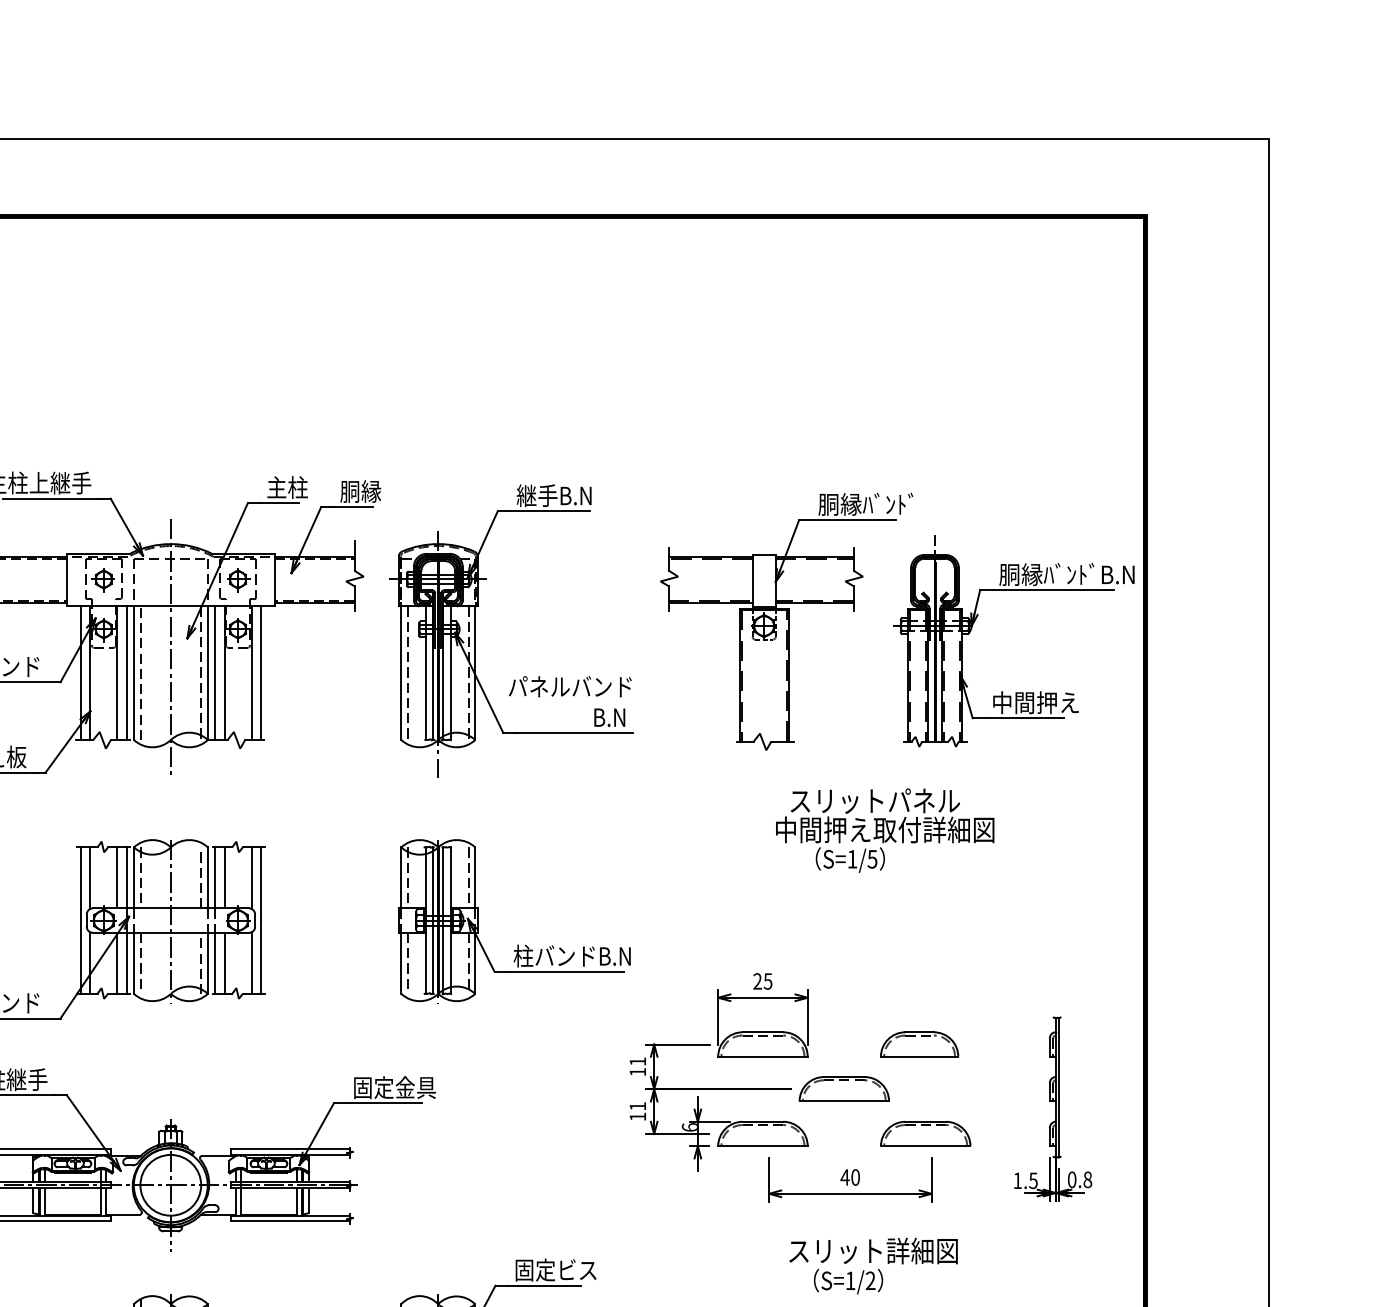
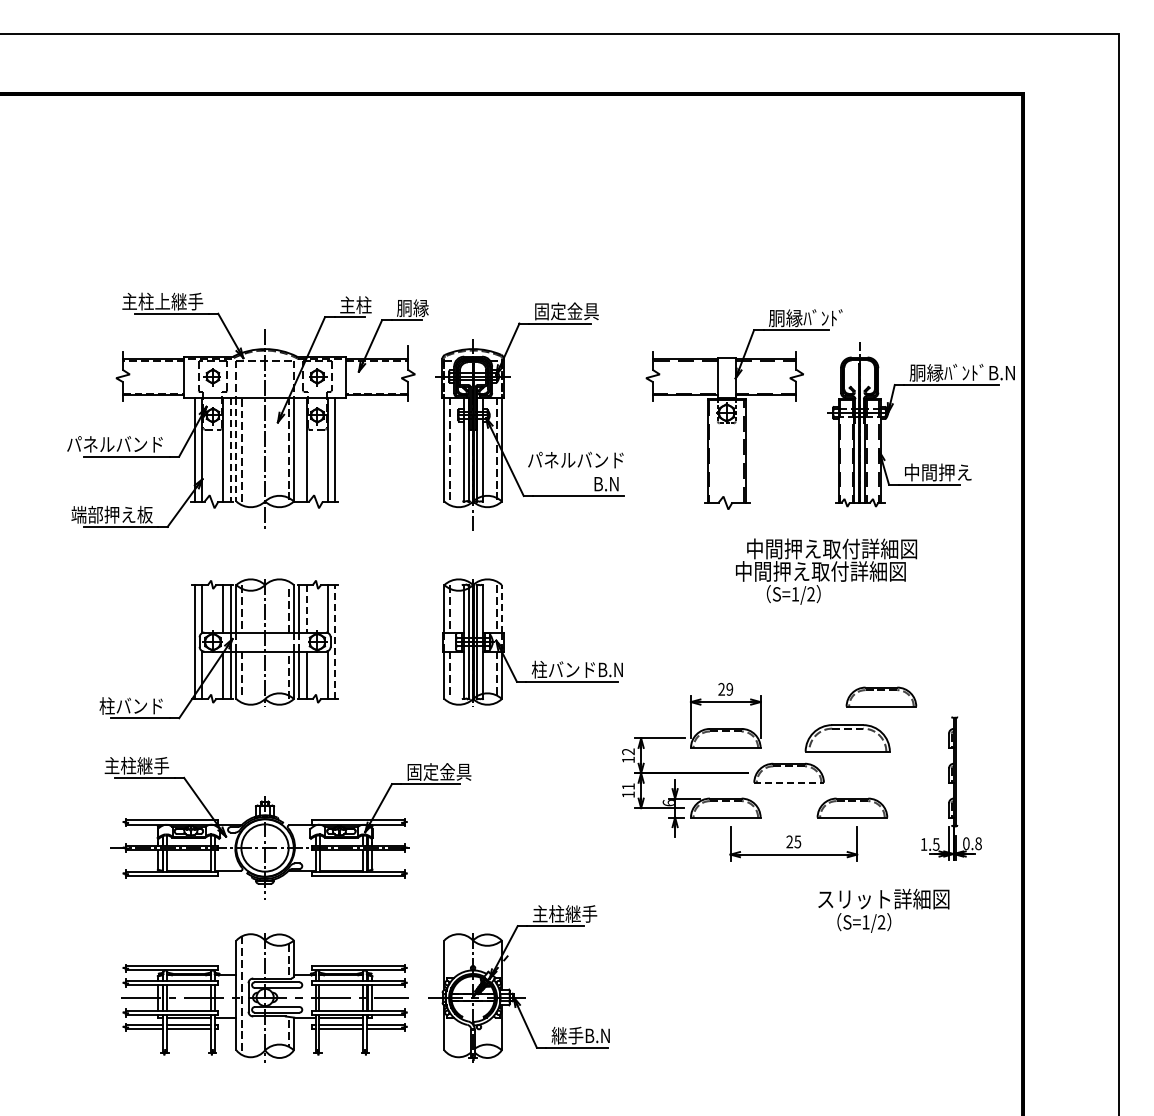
text: (558, 495) -> (566, 311), 継手B.N -> 固定金具
line: (126, 673) -> (230, 449), solid -> dashed
line: (134, 673) -> (236, 449), solid -> dashed
line: (215, 673) -> (299, 449), removed
text: (900, 800) -> (832, 548), スリットパネル -> 中間押え取付詳細図
text: (871, 859) -> (810, 594), S=1/5 -> S=1/2
line: (224, 877) -> (306, 608), solid -> dashed
line: (474, 877) -> (501, 608), solid -> dashed
line: (261, 921) -> (335, 642), solid -> dashed
text: (767, 980) -> (729, 688), 25 -> 29
part: (963, 990) -> (881, 696), added
part: (919, 1044) -> (847, 738), size x1.4
text: (637, 1061) -> (628, 751), 11 -> 12
line: (844, 1101) -> (789, 782), solid -> dashed
text: (849, 1176) -> (793, 841), 40 -> 25
text: (873, 1265) -> (883, 910), moved
text: (555, 1269) -> (564, 913), 固定ビス -> 主柱継手

